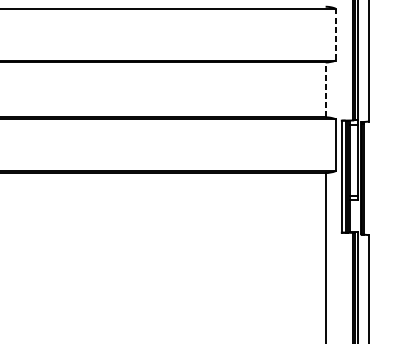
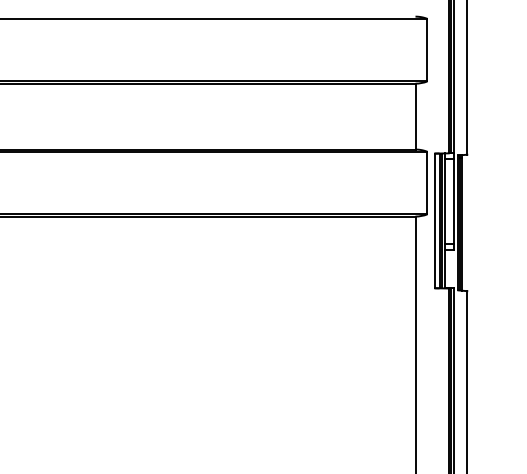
line: (335, 34) -> (427, 50), dashed -> solid
line: (325, 89) -> (415, 116), dashed -> solid

